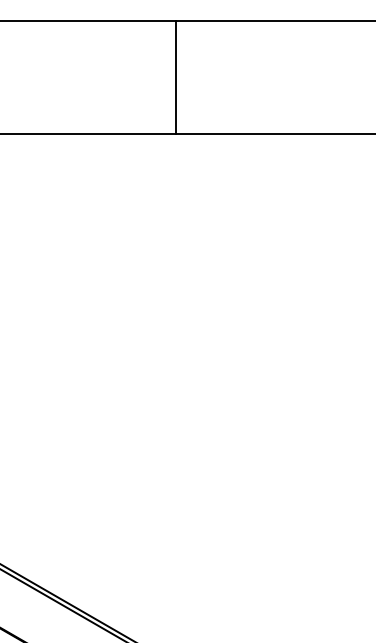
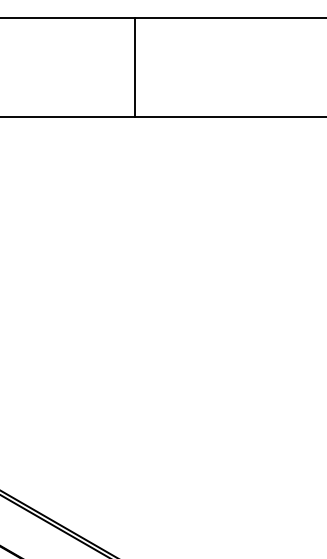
line: (175, 77) -> (134, 67), moved

